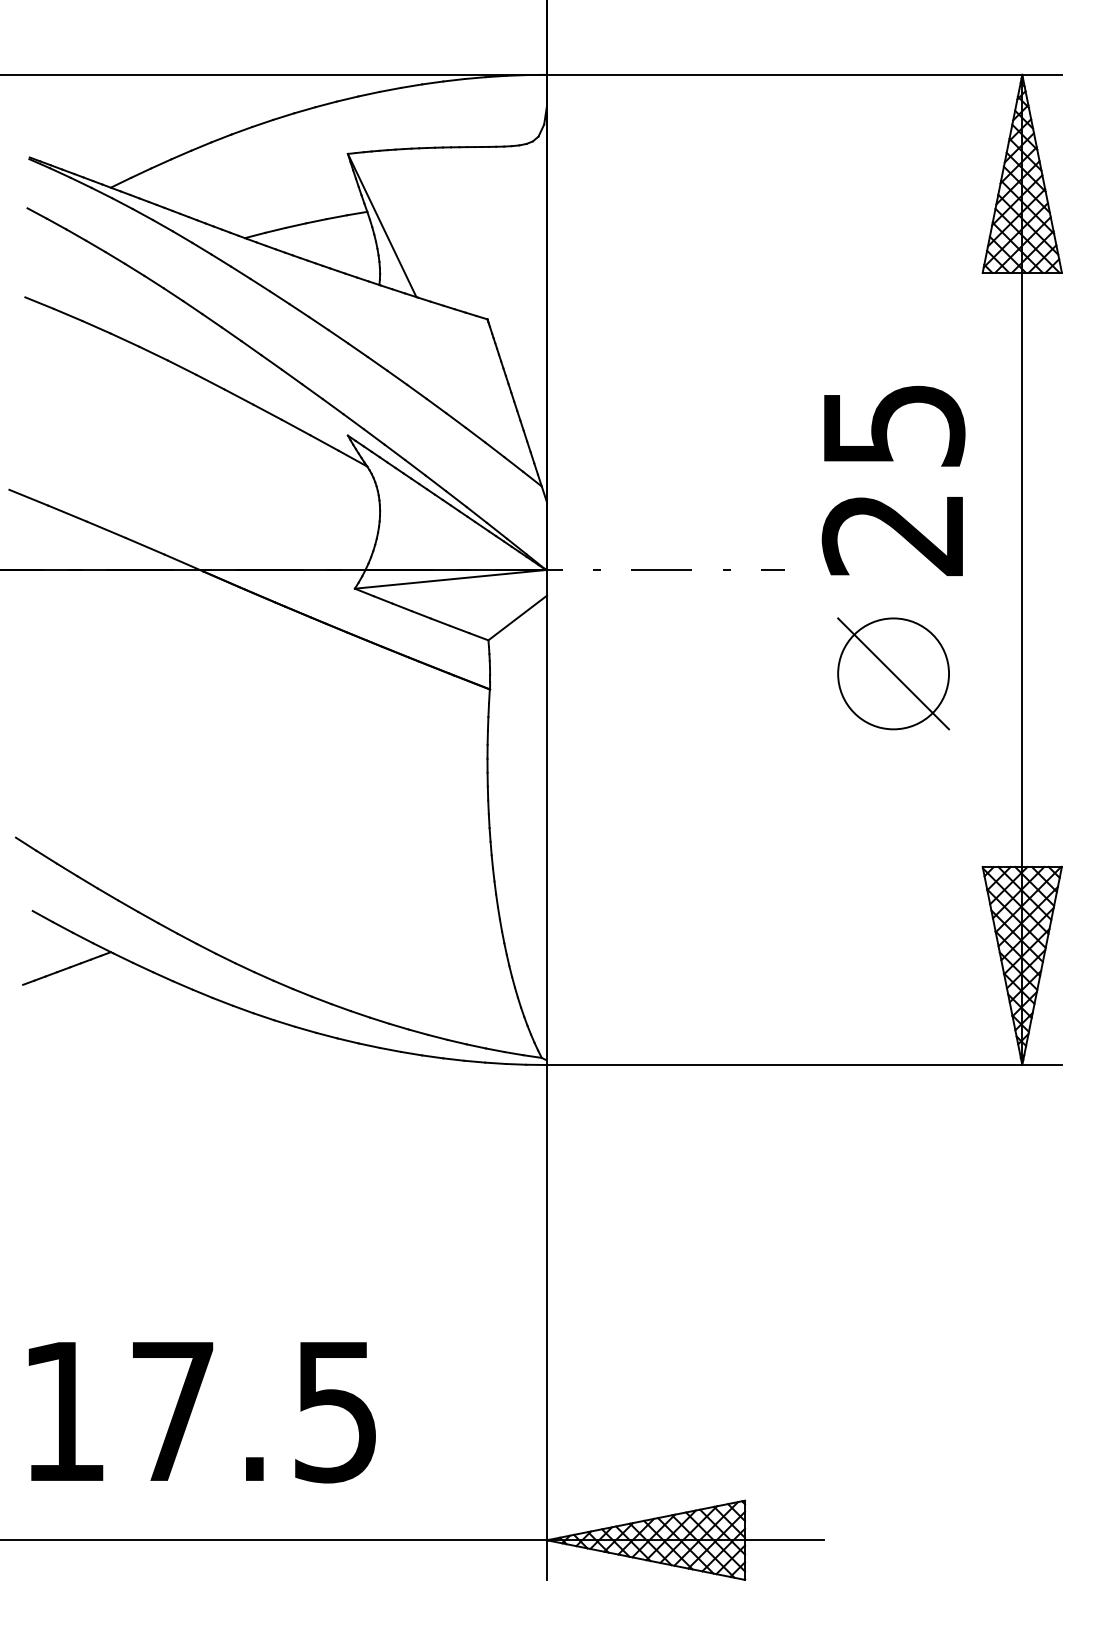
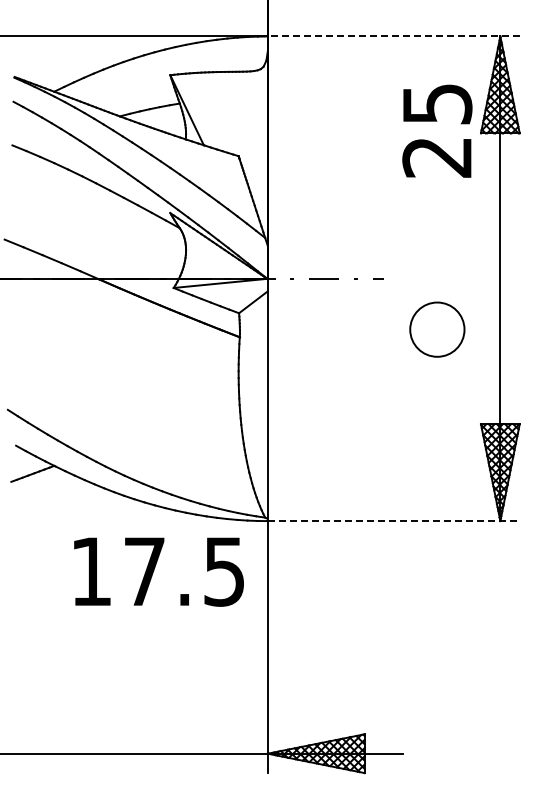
line: (803, 74) -> (393, 36), solid -> dashed
text: (893, 479) -> (437, 130), moved
line: (893, 673) -> (437, 329), removed
line: (803, 1065) -> (393, 521), solid -> dashed
text: (201, 1411) -> (158, 571), moved

